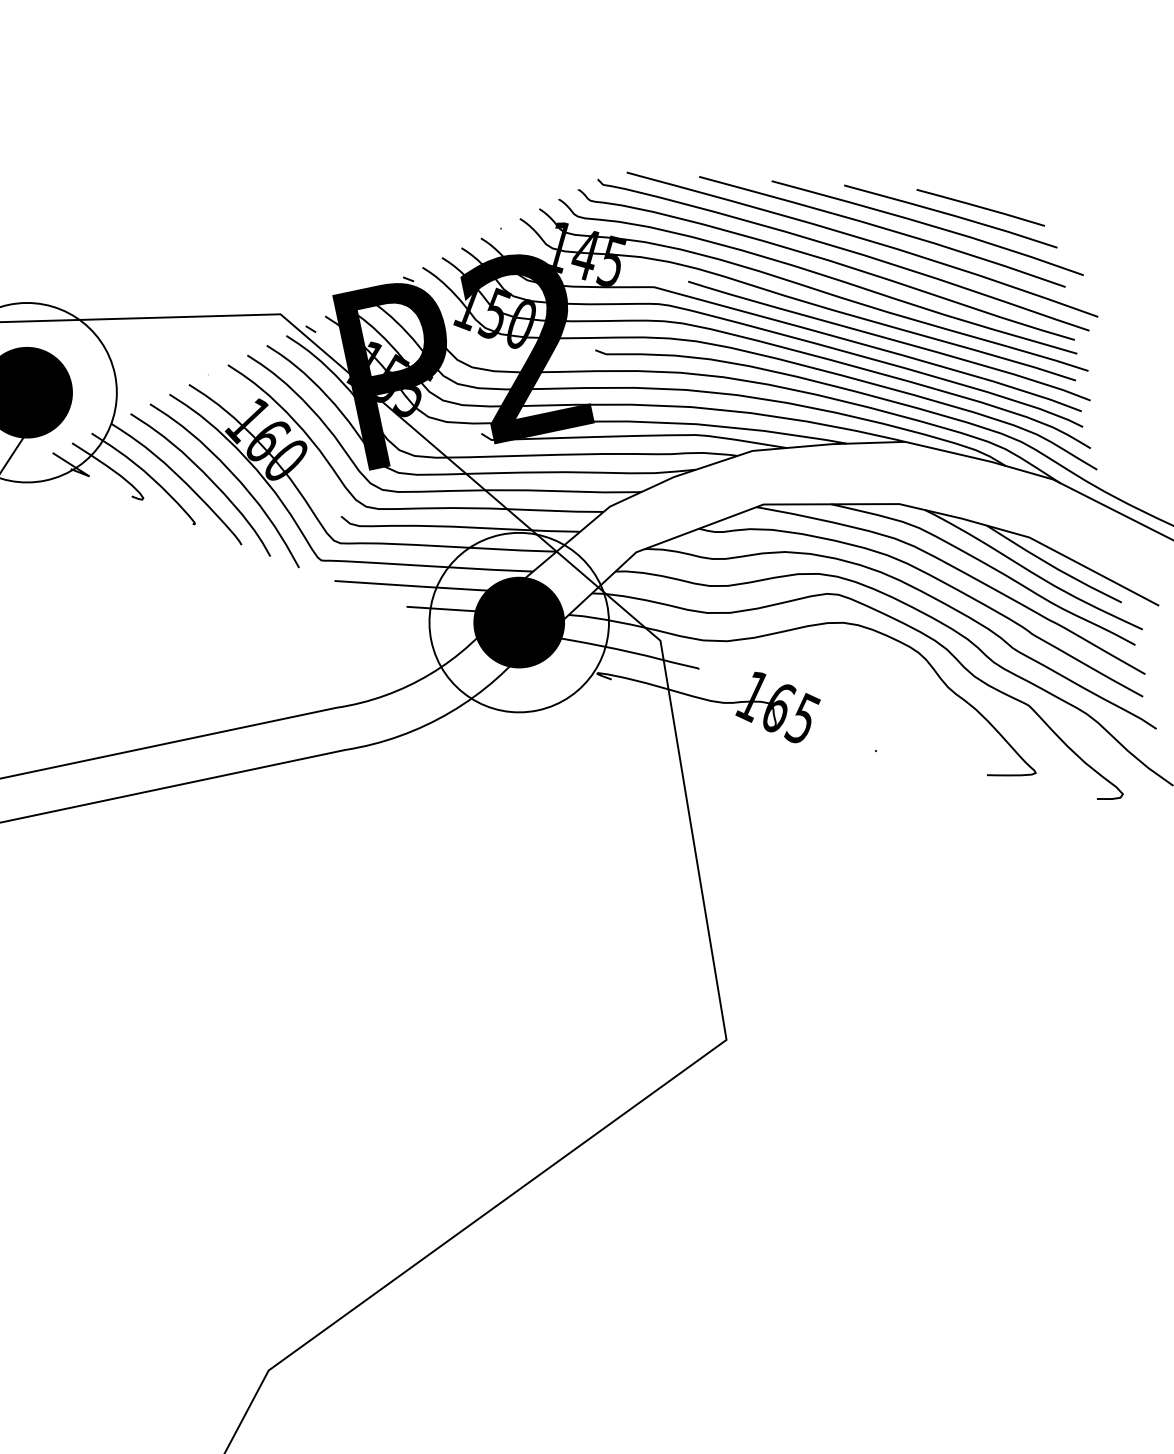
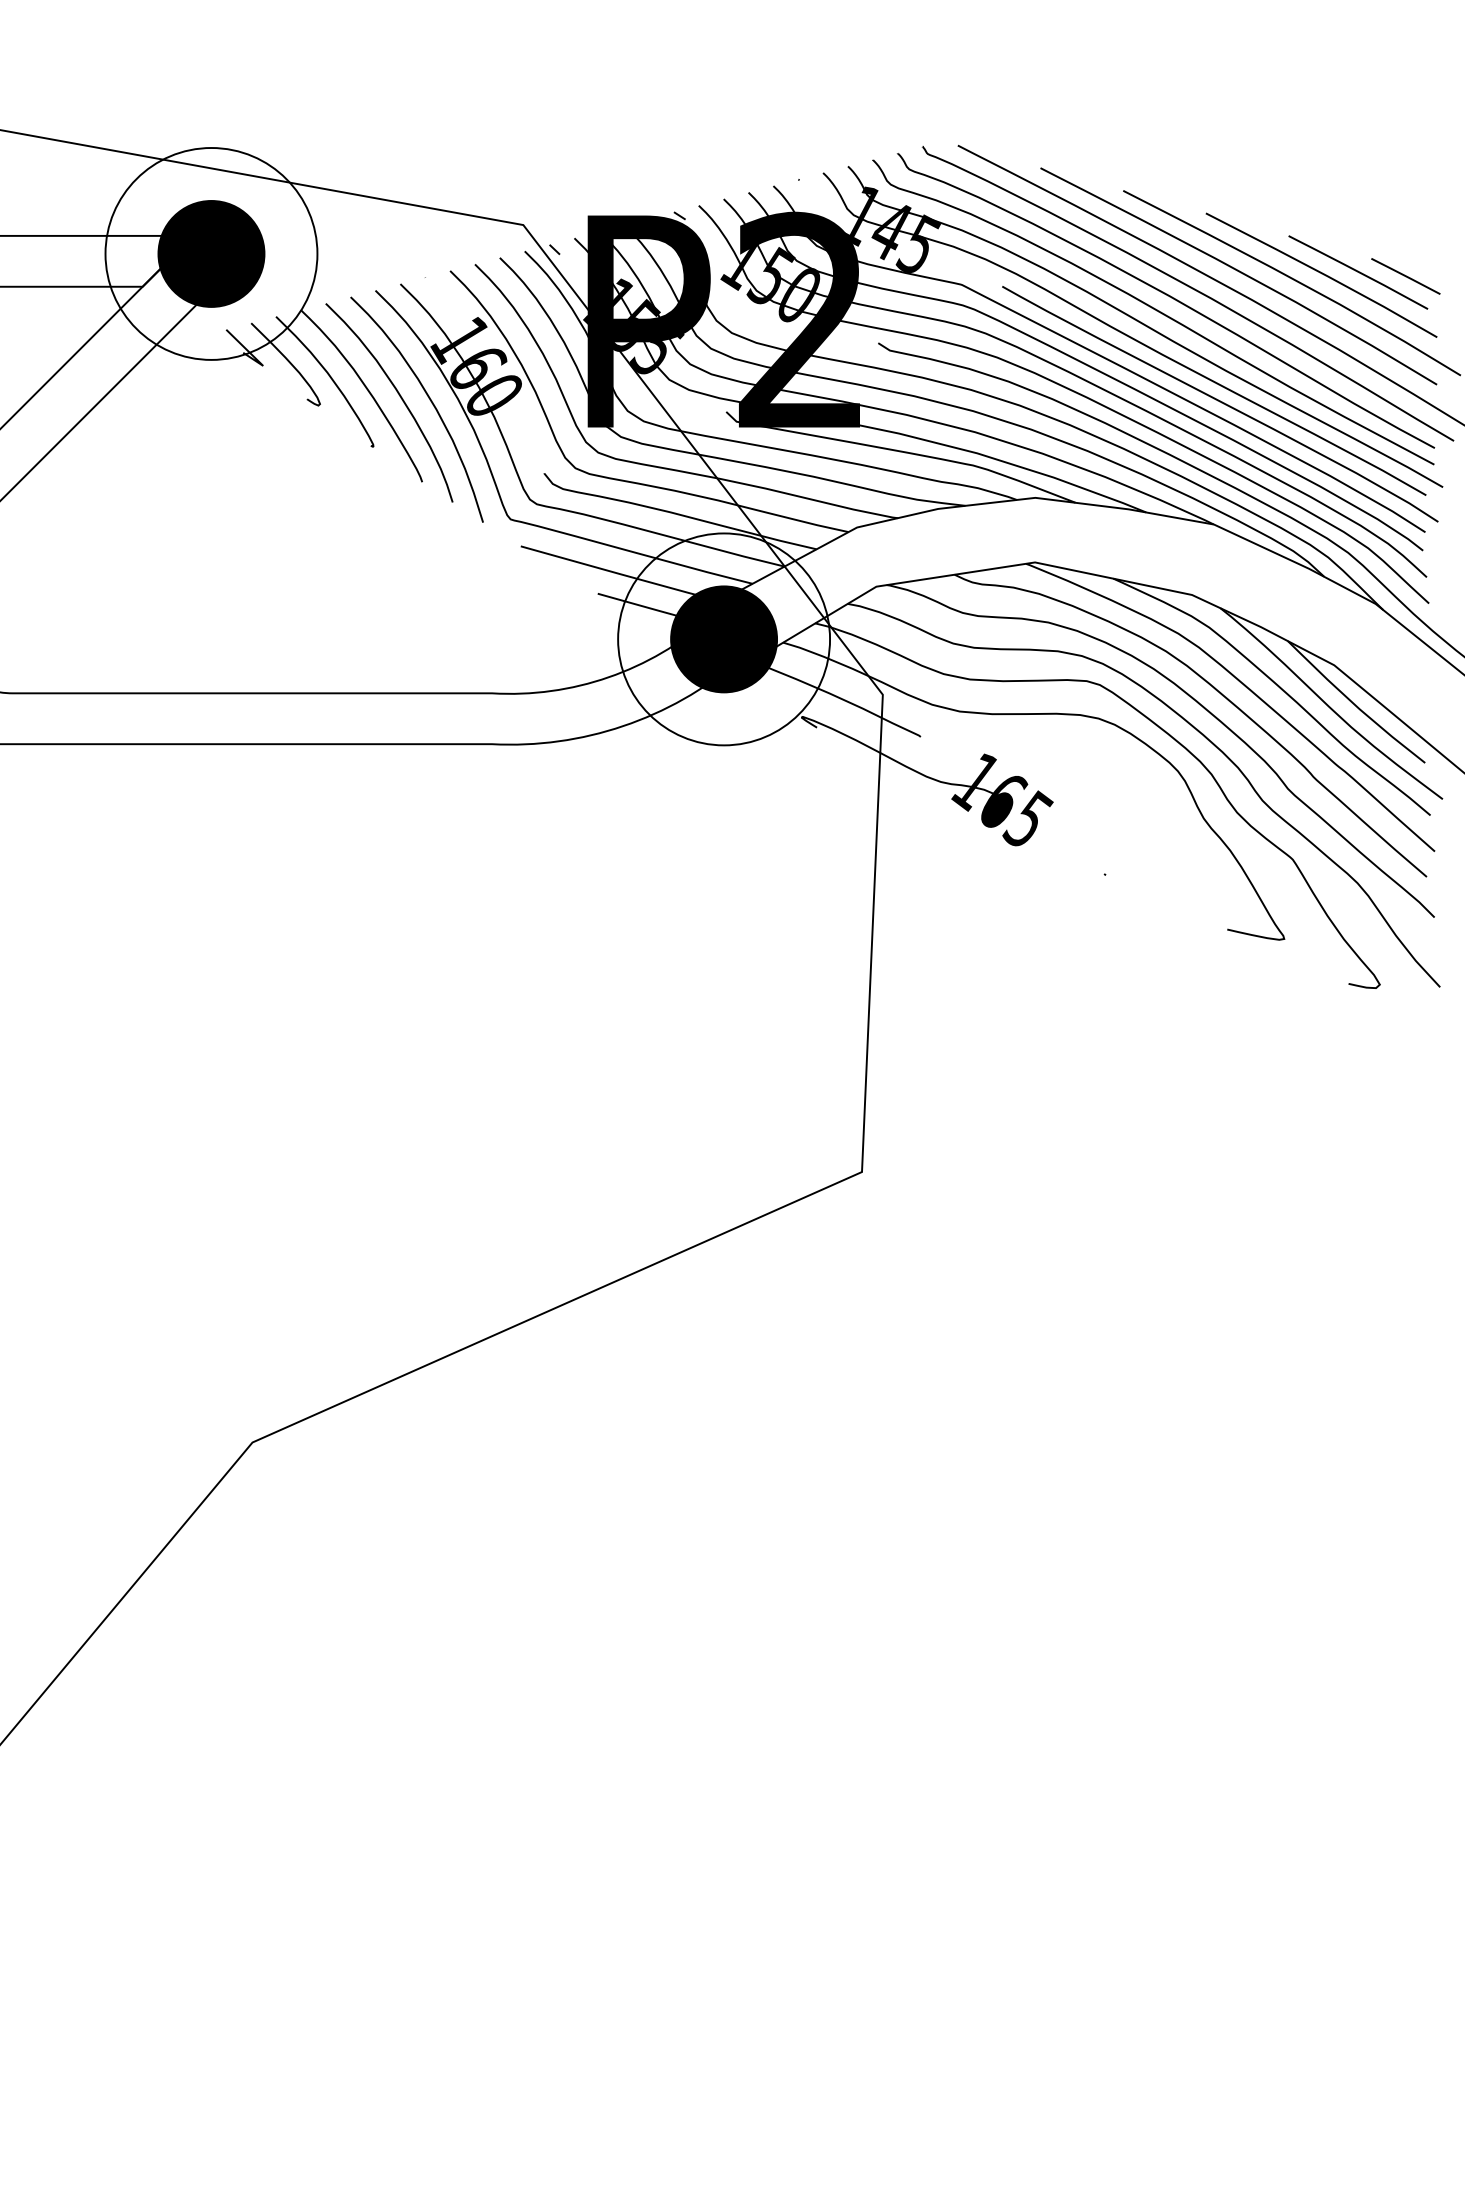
line: (1020, 202) -> (1405, 276), added

